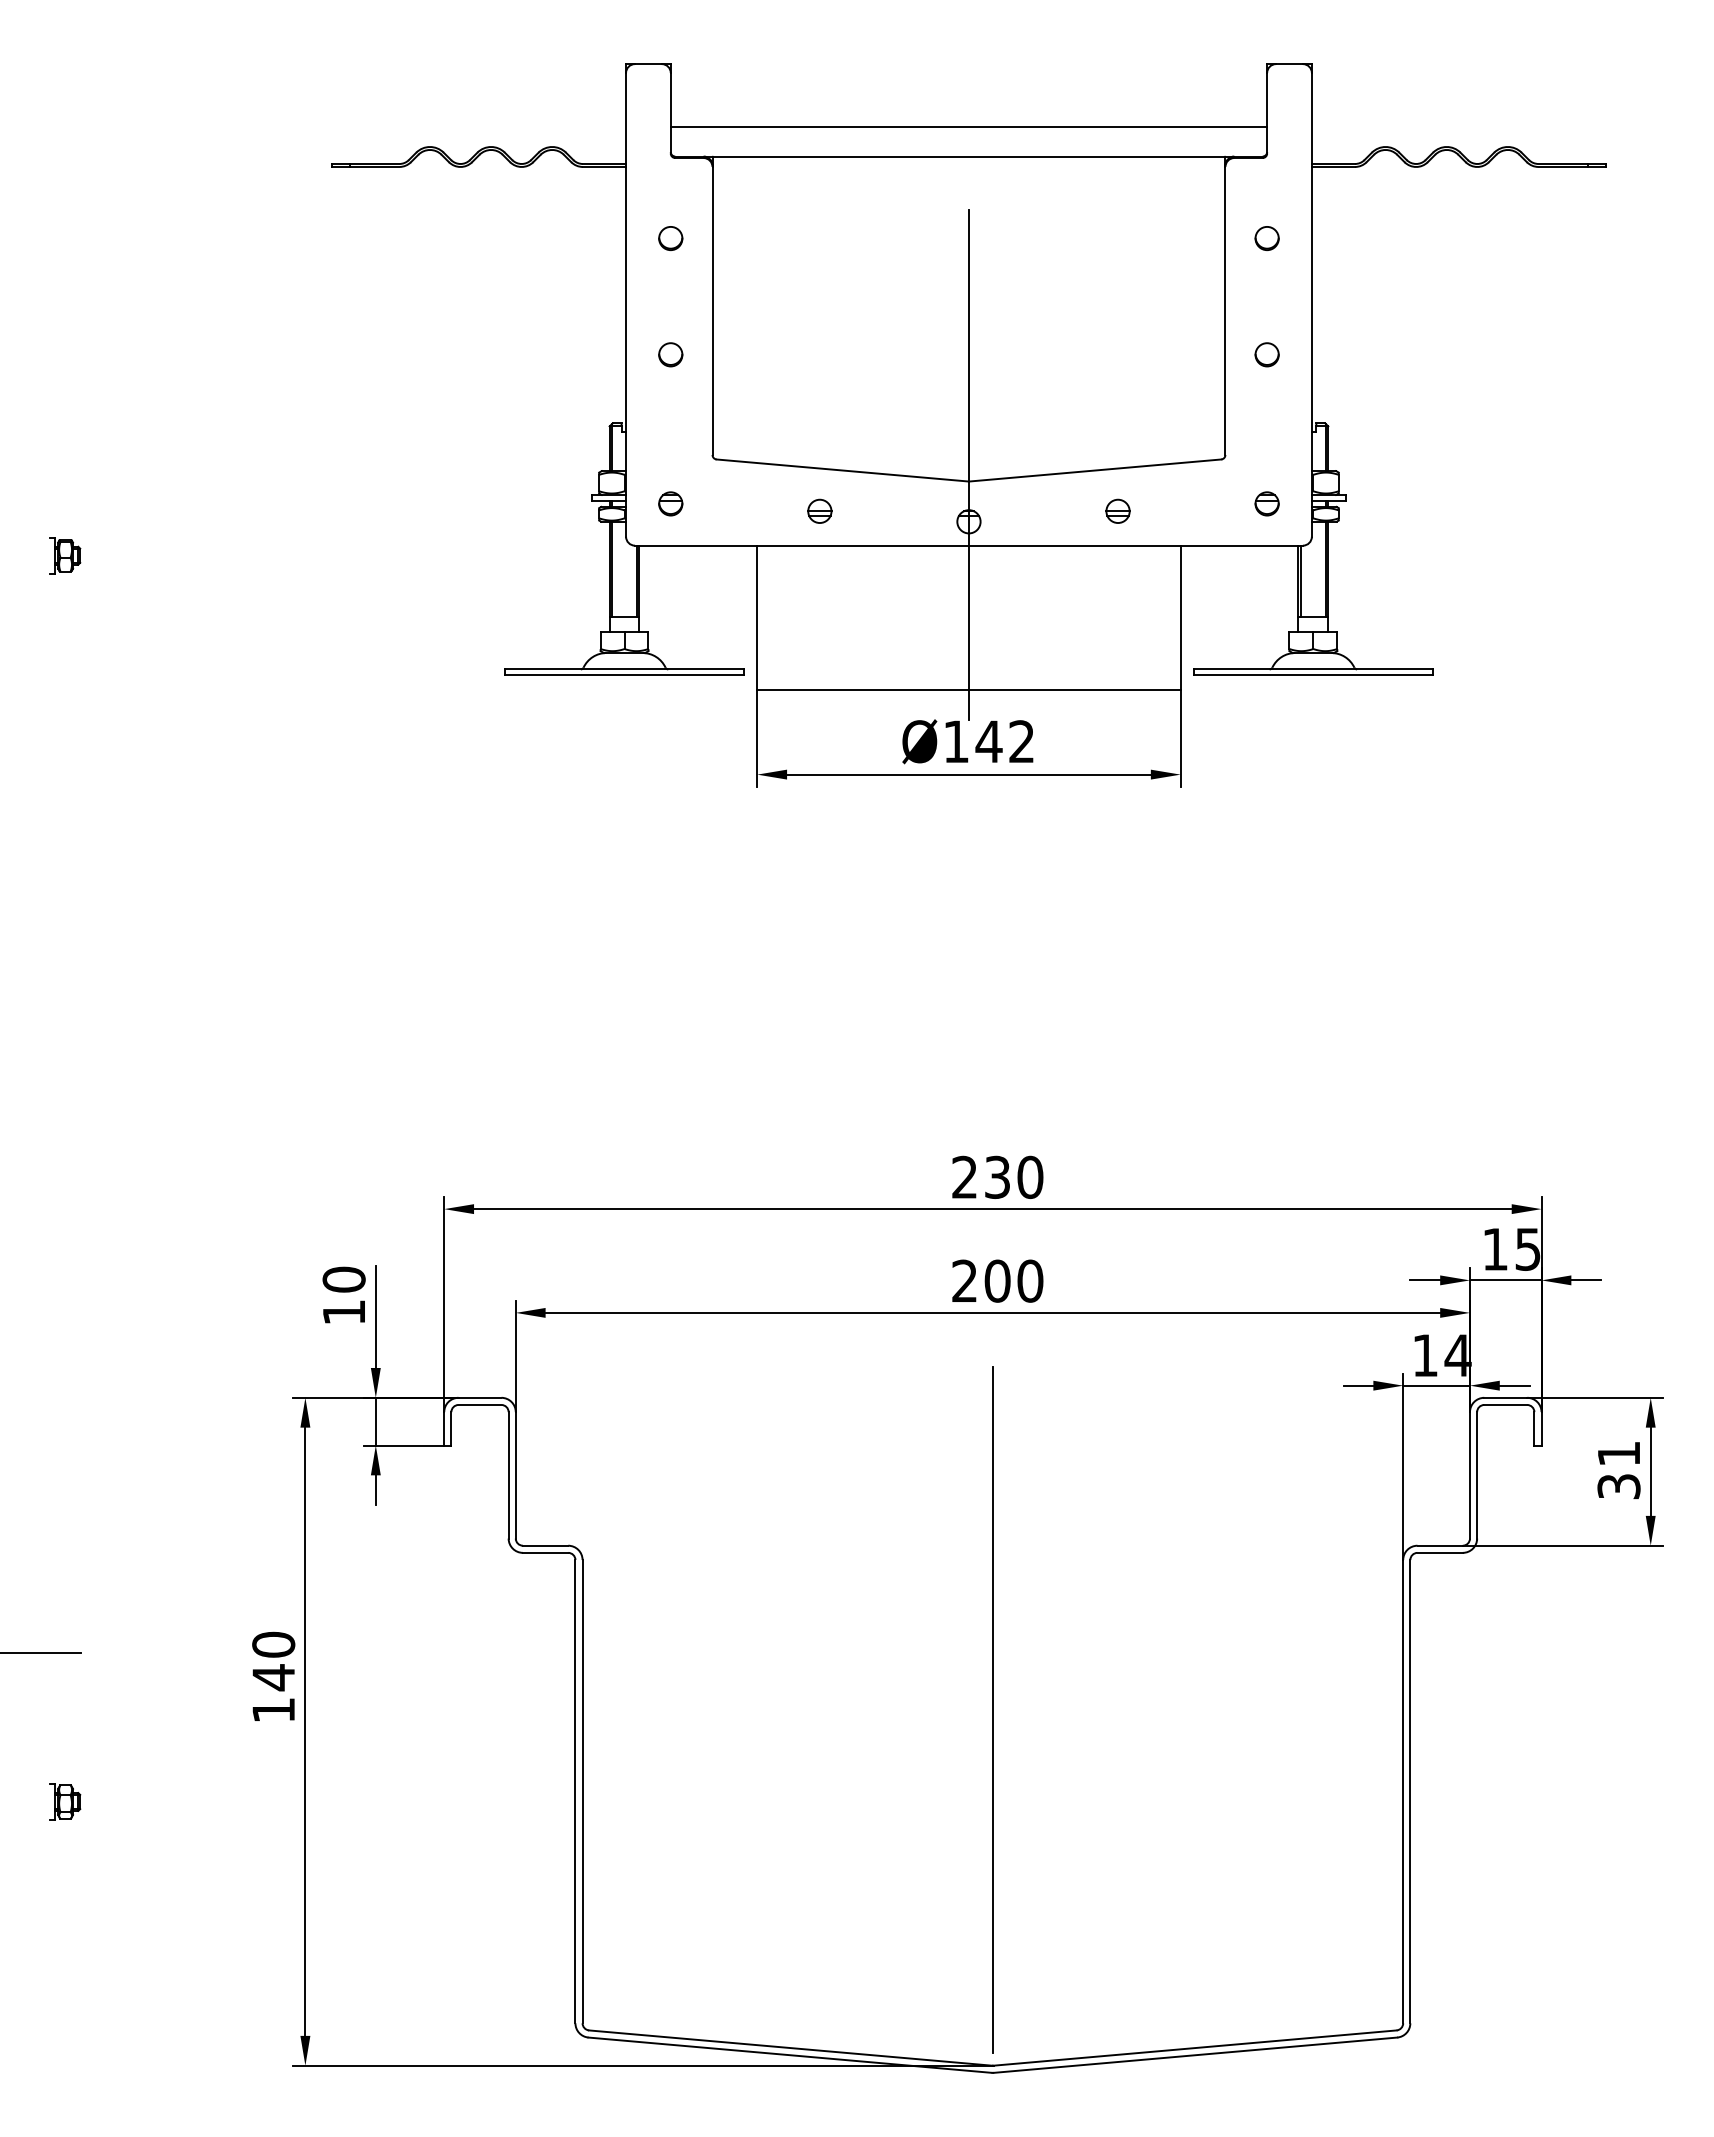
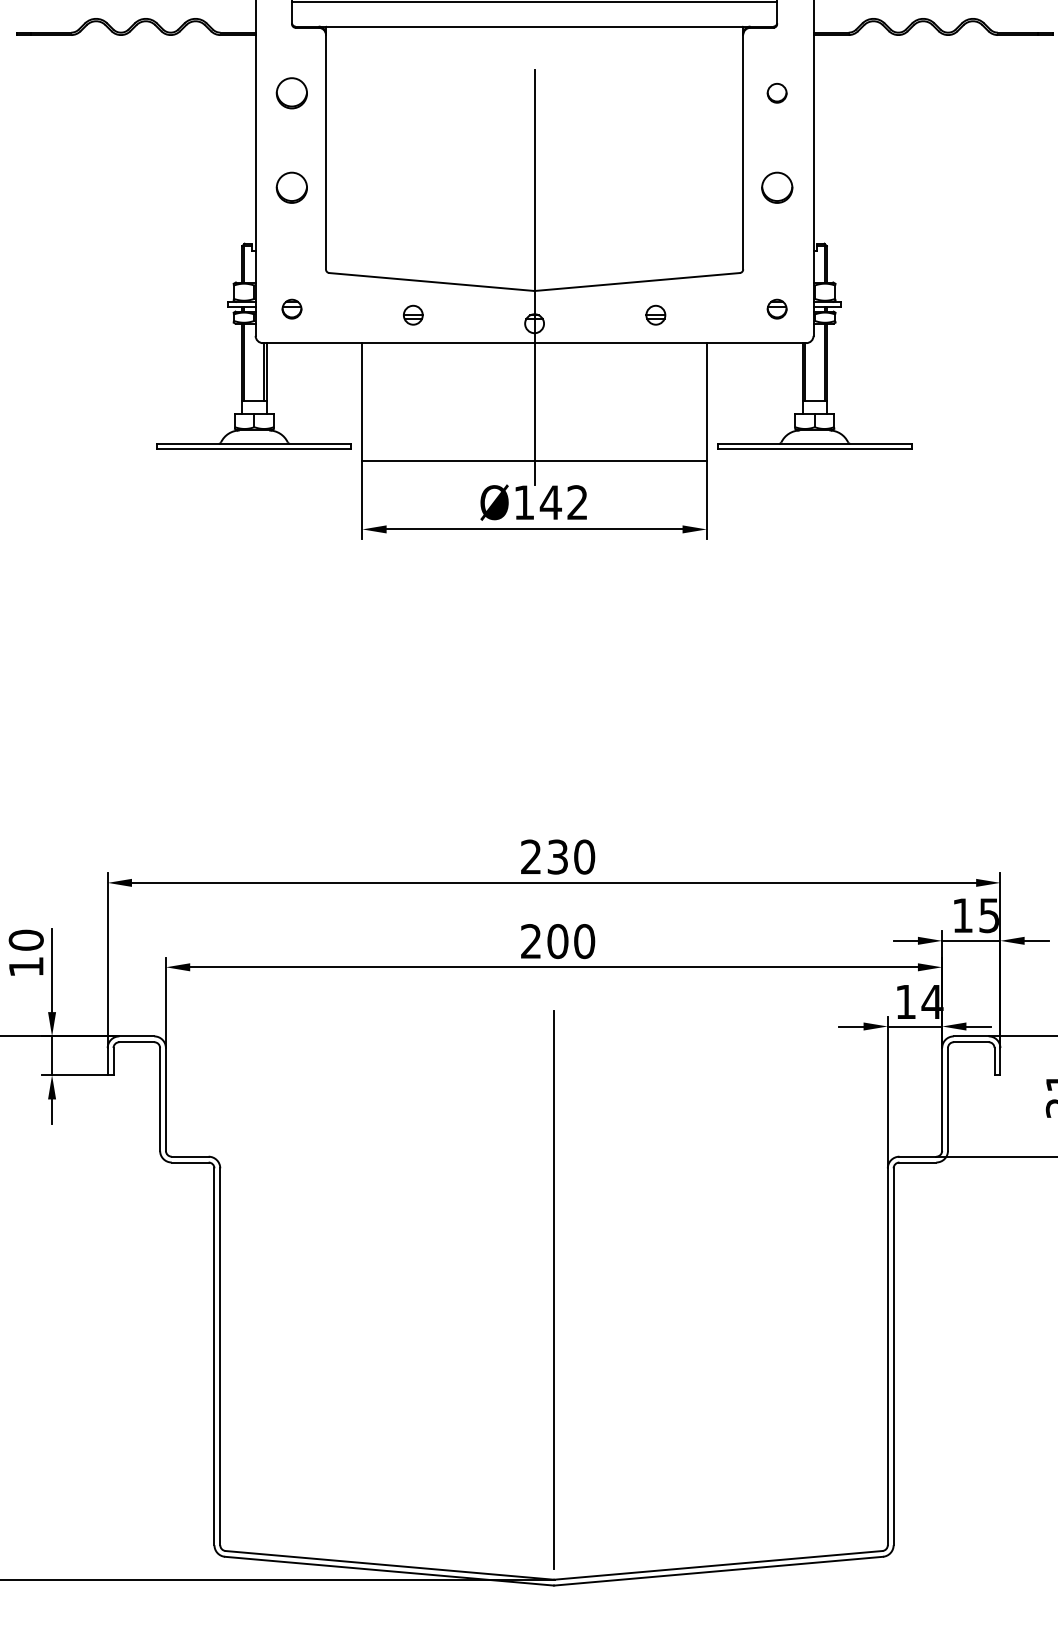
circle: (670, 238) -> (291, 93), size x1.6
part: (670, 354) -> (291, 187), size x1.6
circle: (1266, 354) -> (776, 187), size x1.6

